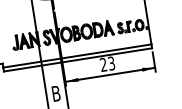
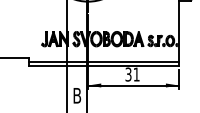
text: (107, 64) -> (132, 74), 23 -> 31

